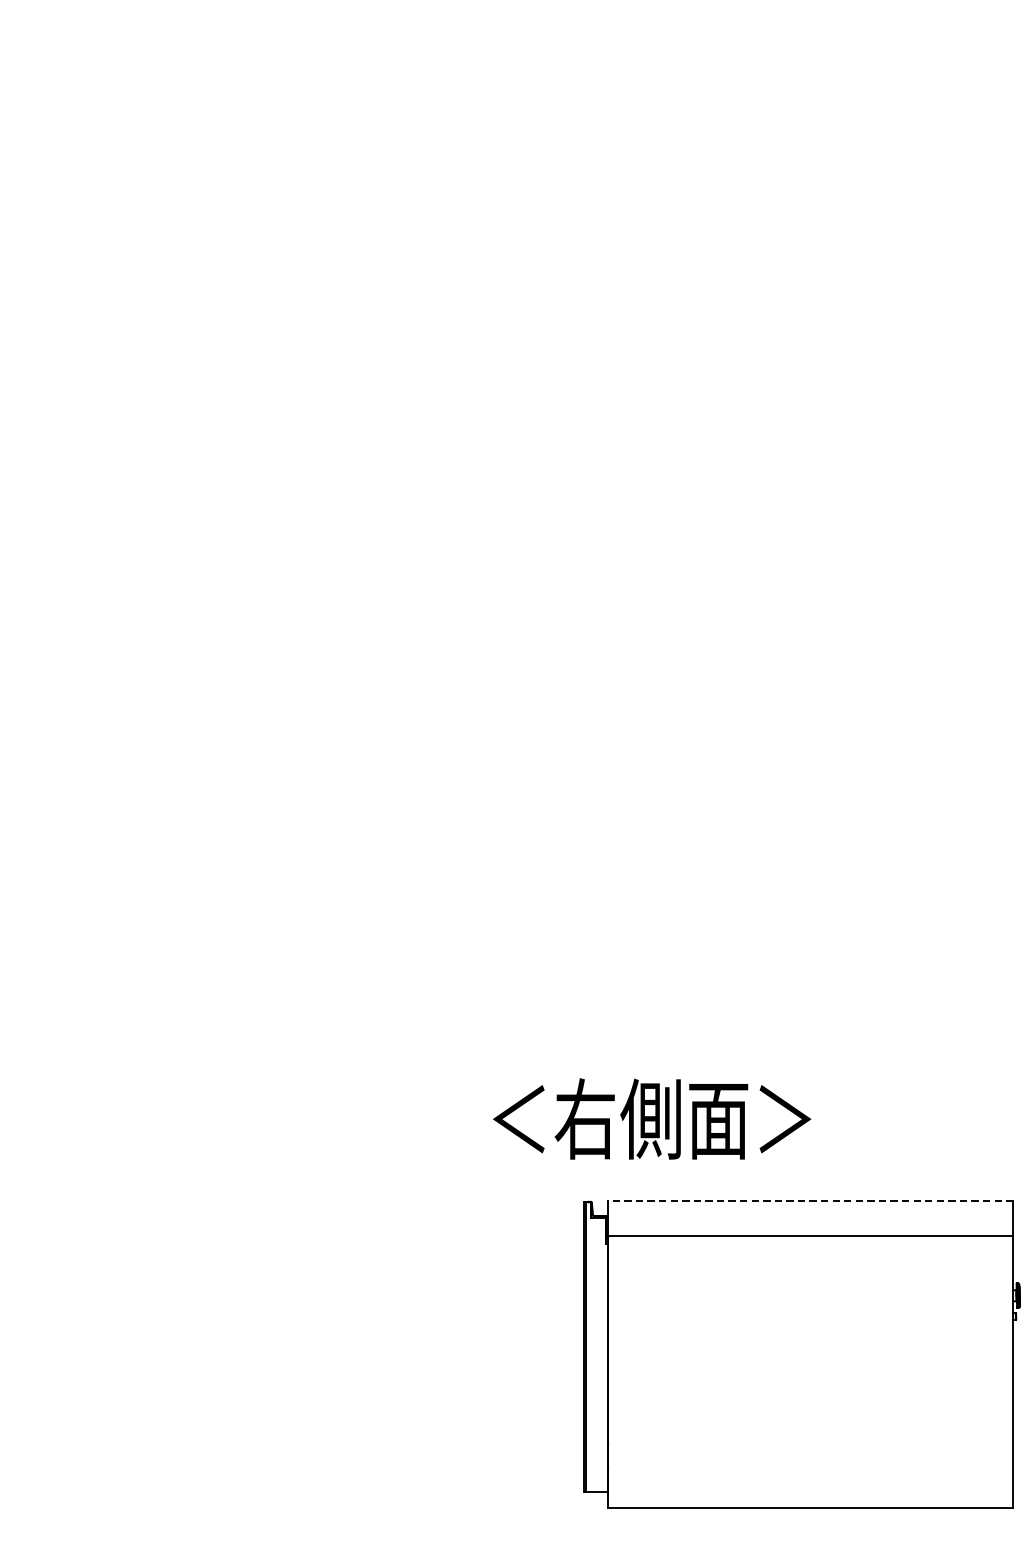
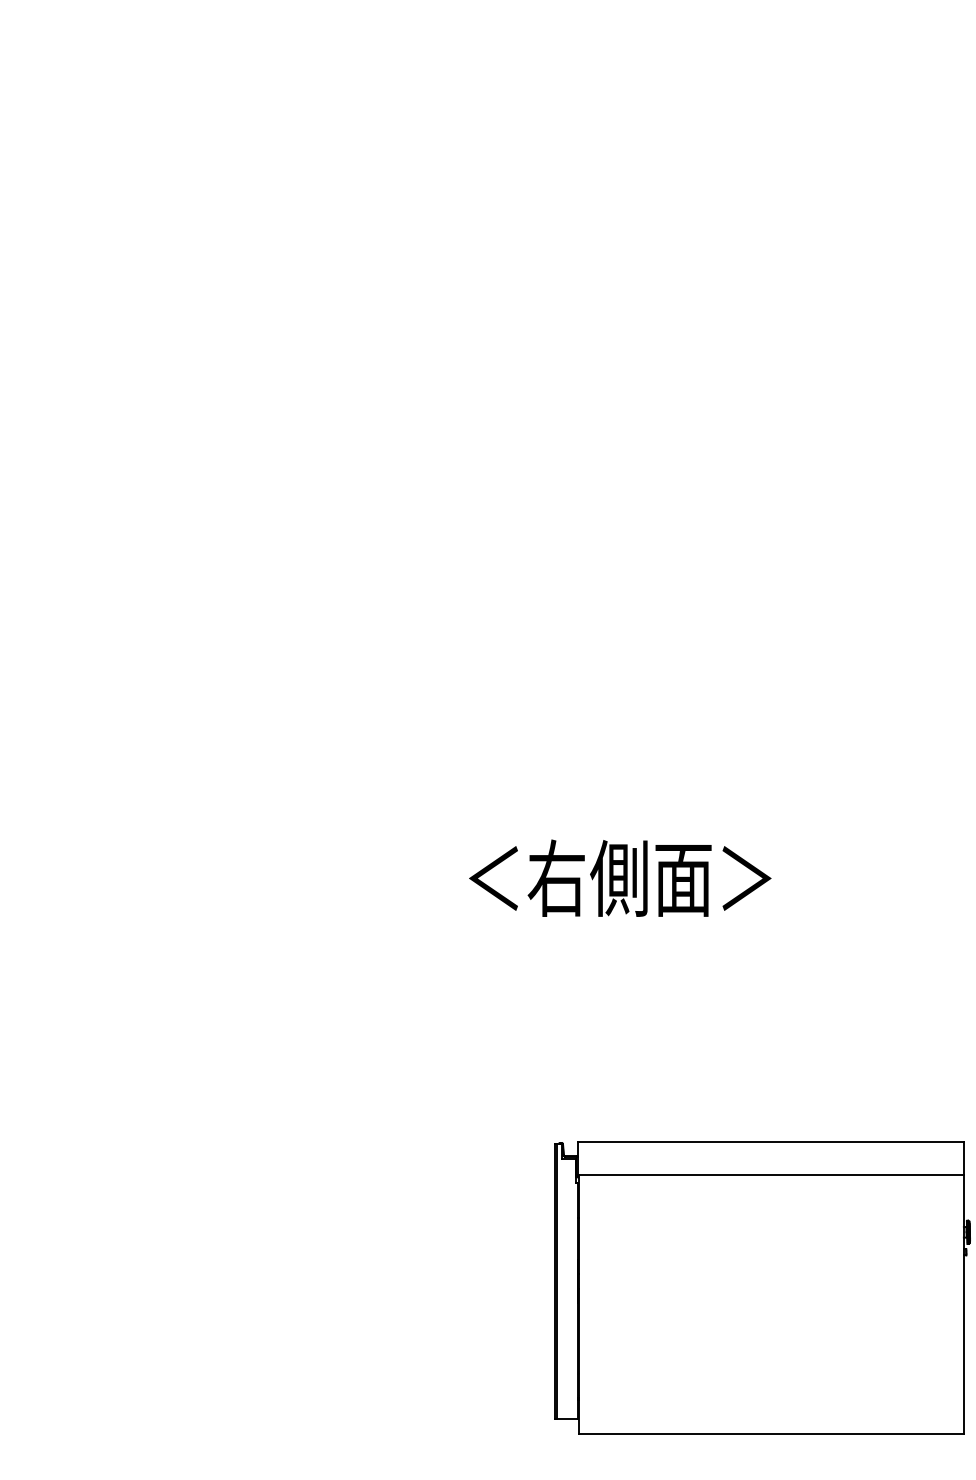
text: (652, 1118) -> (620, 877), moved
line: (810, 1201) -> (770, 1142), dashed -> solid

